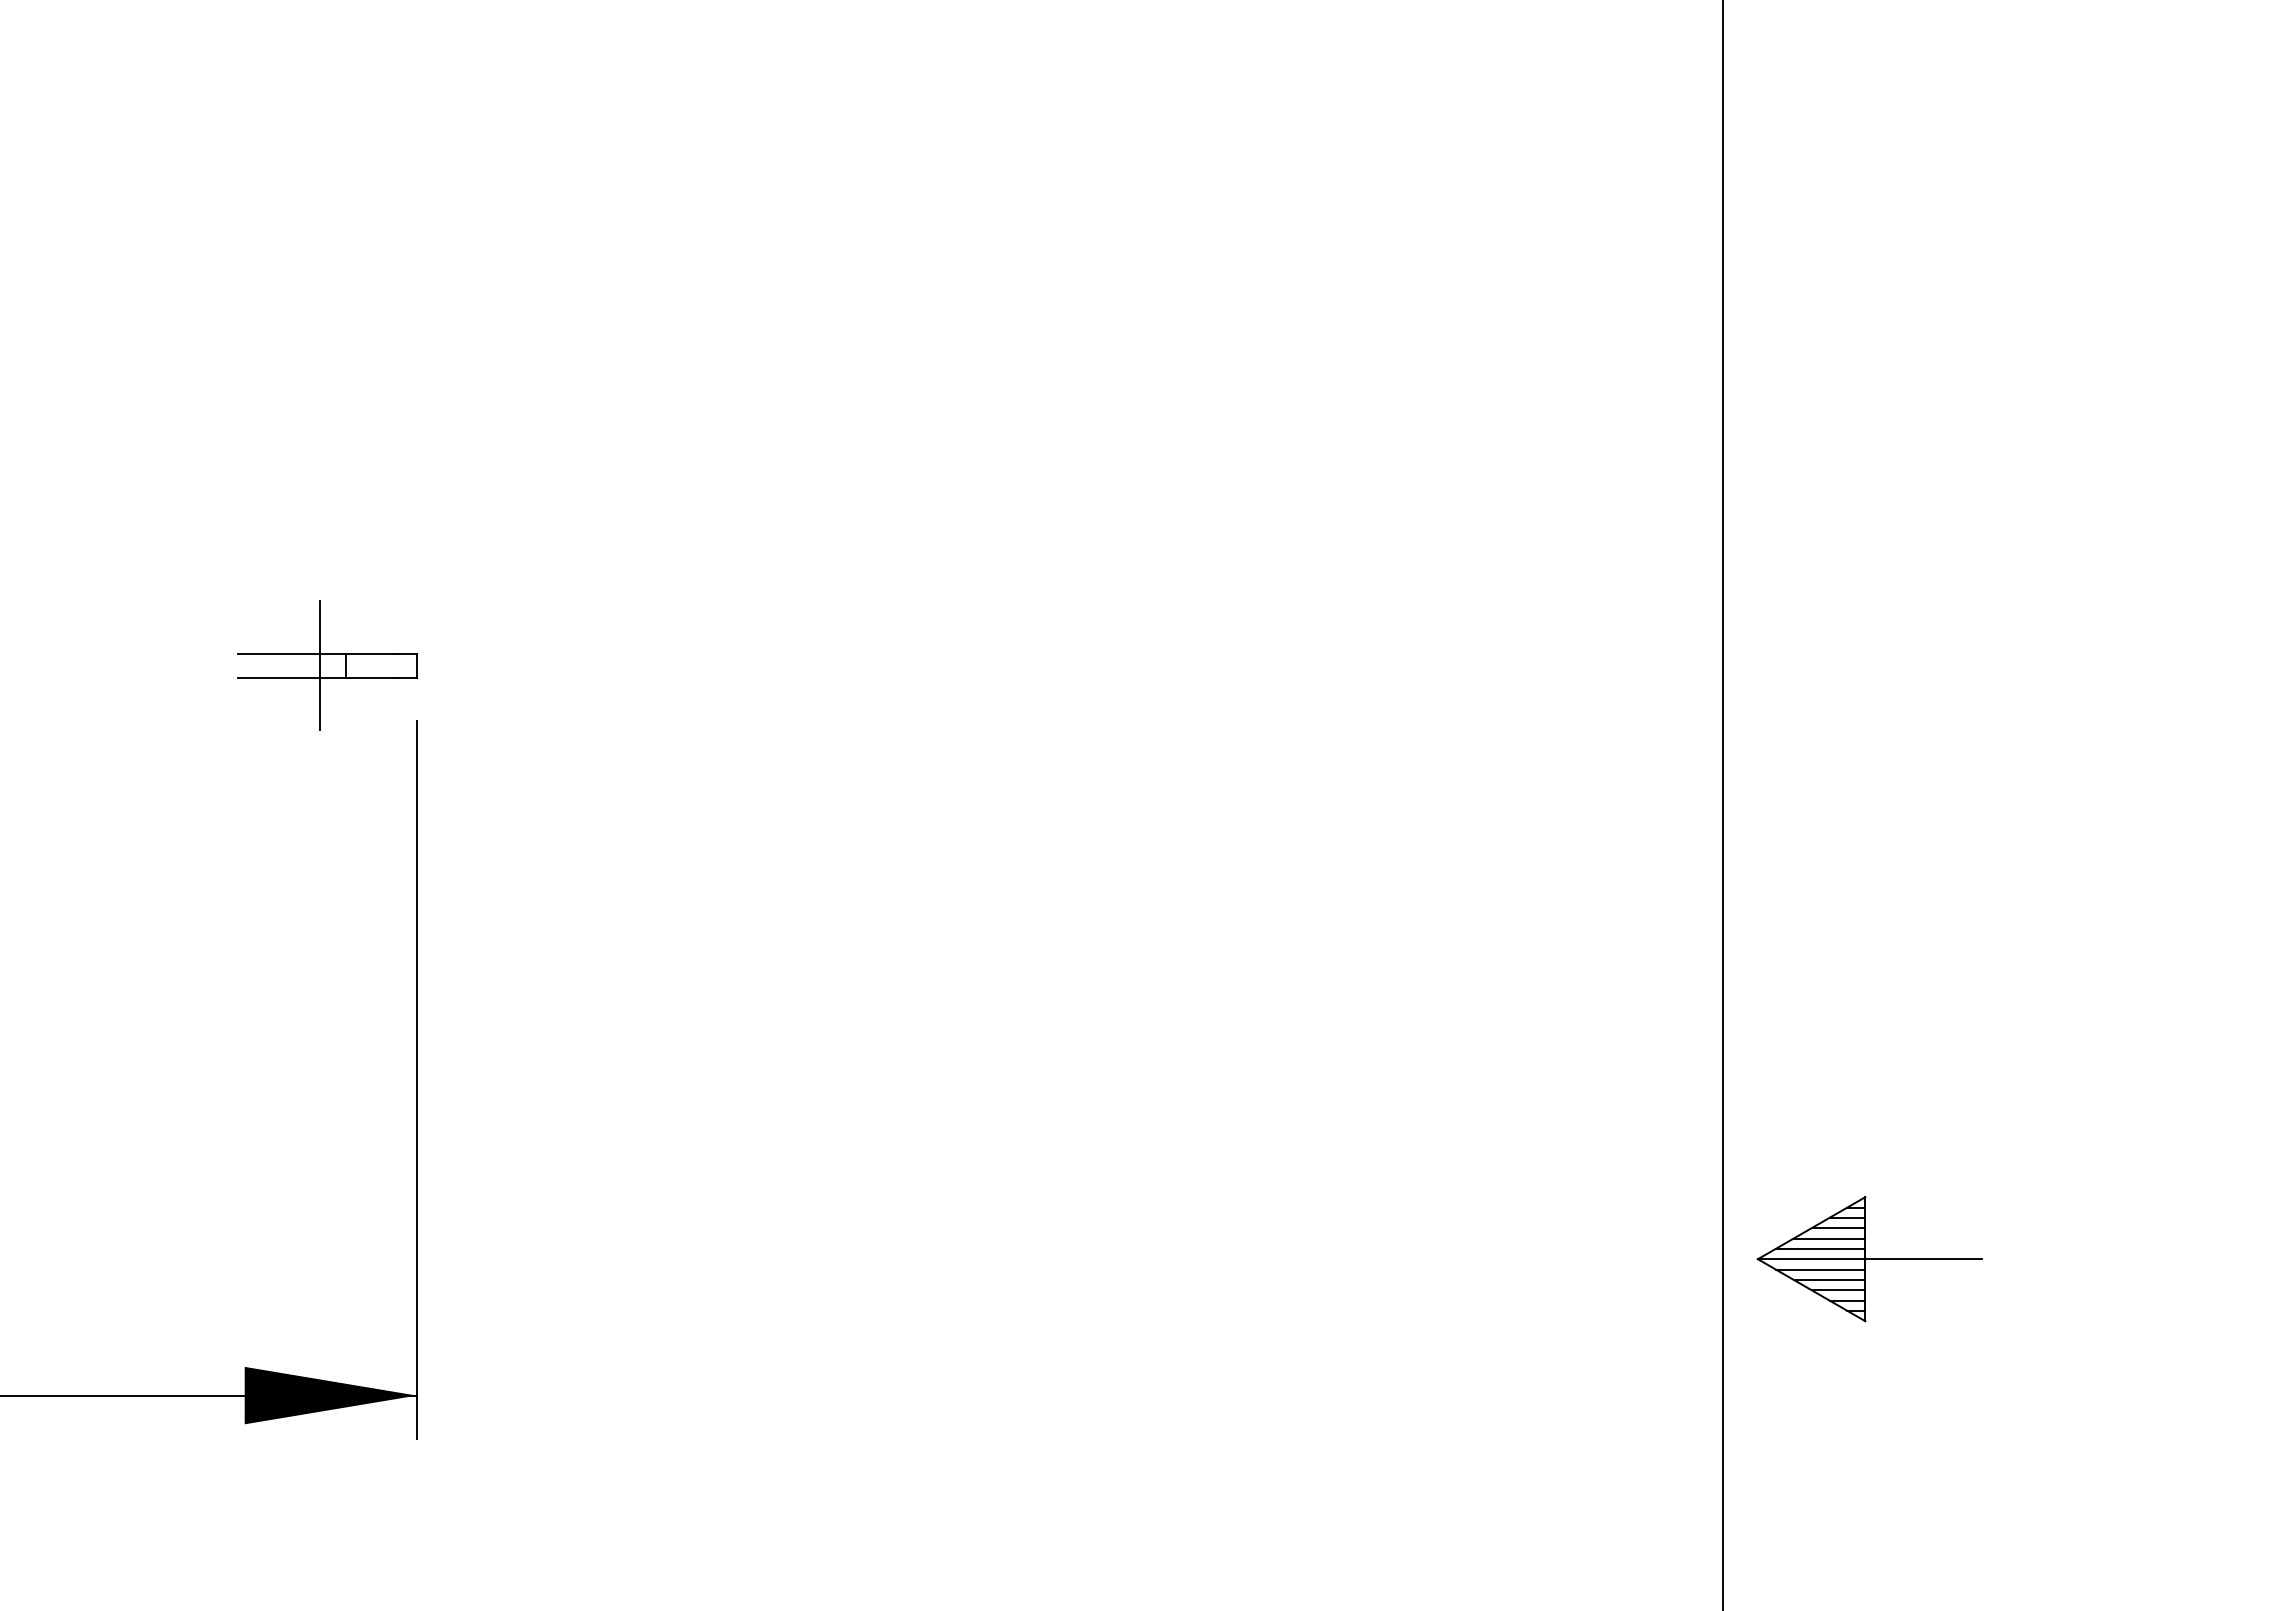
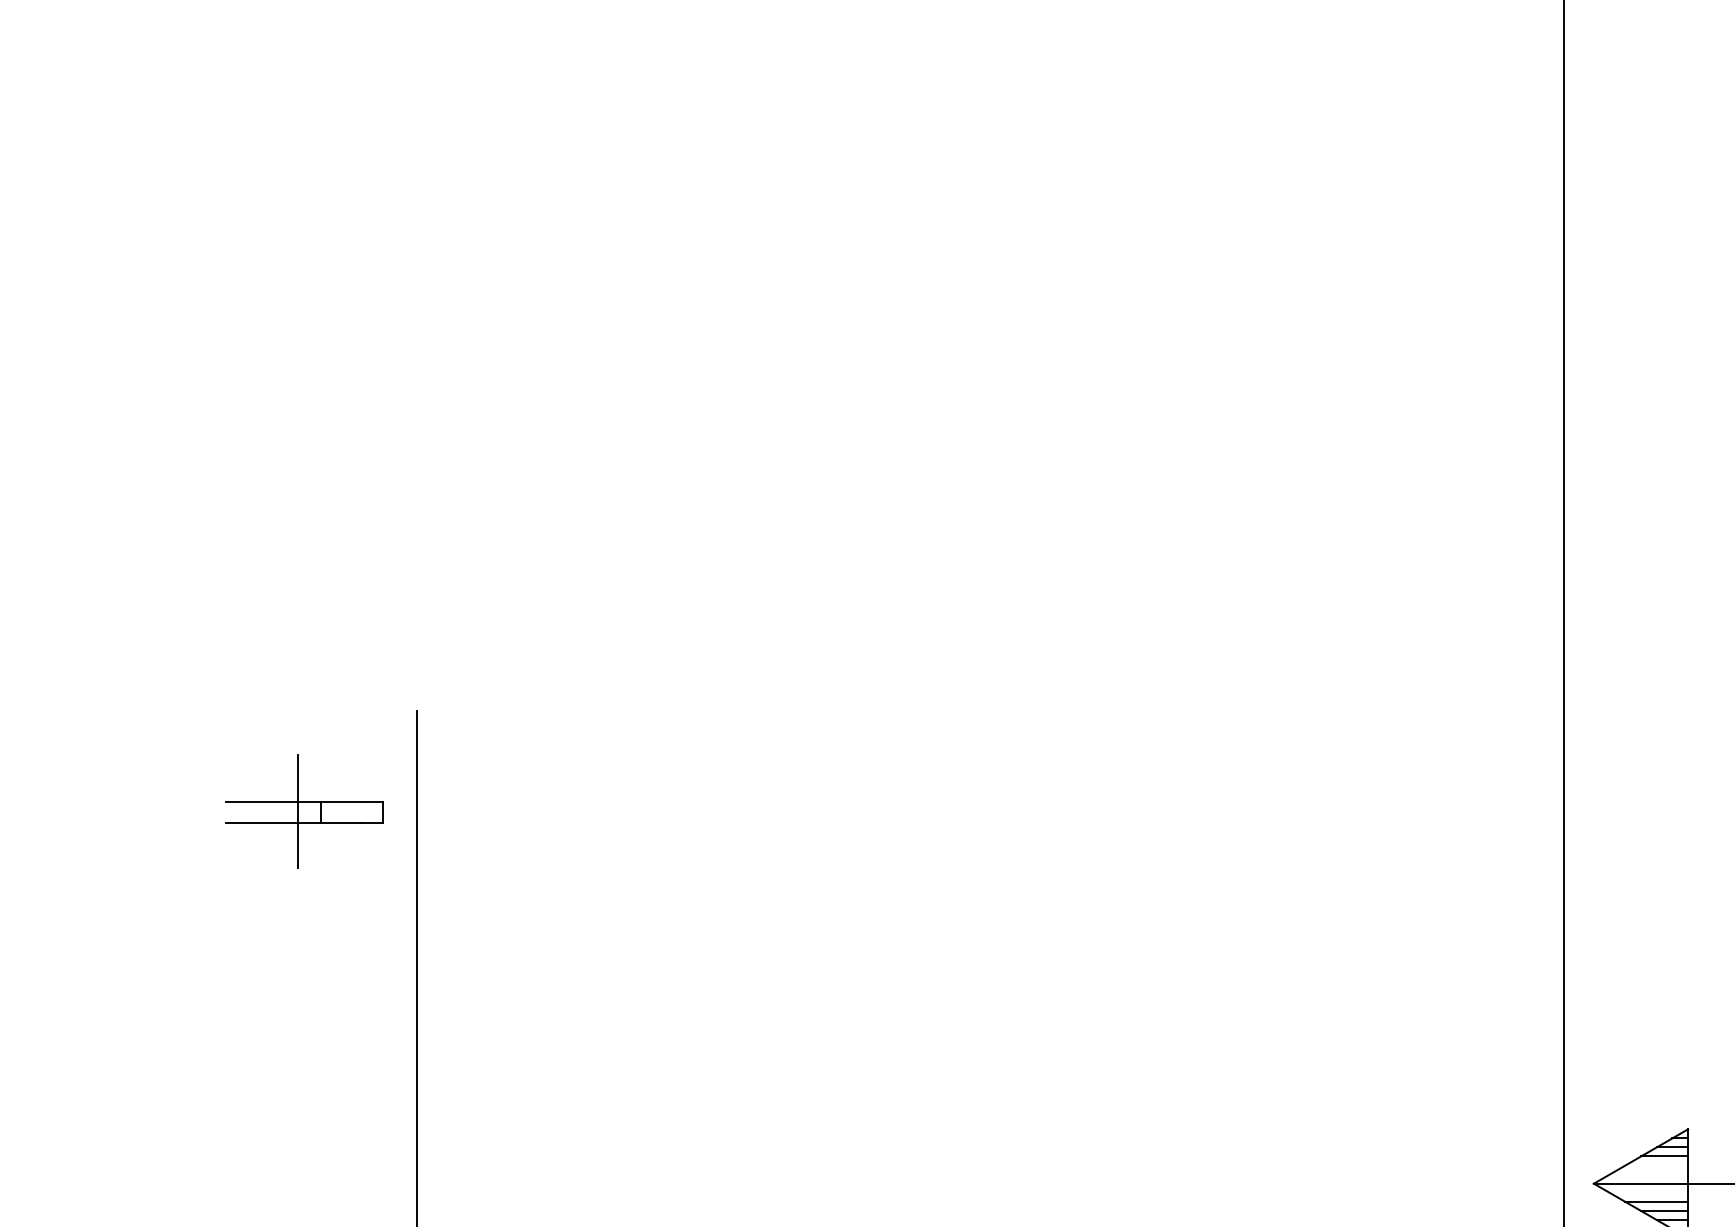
part: (327, 665) -> (304, 811), moved
line: (1829, 1238) -> (1656, 1165), removed
line: (1820, 1248) -> (1648, 1174), removed
line: (1820, 1269) -> (1648, 1192), removed

